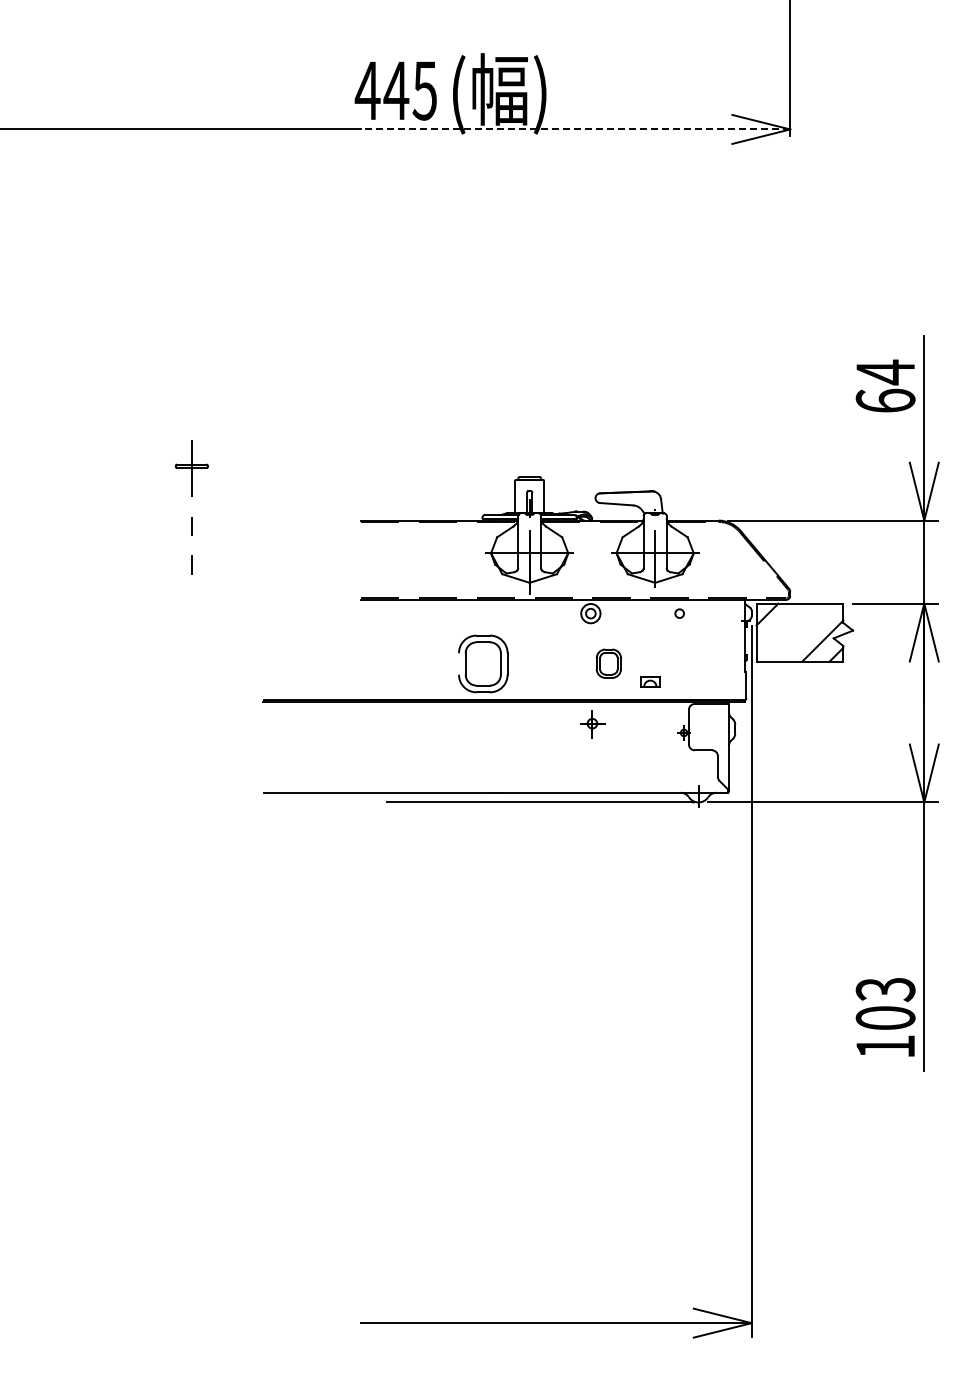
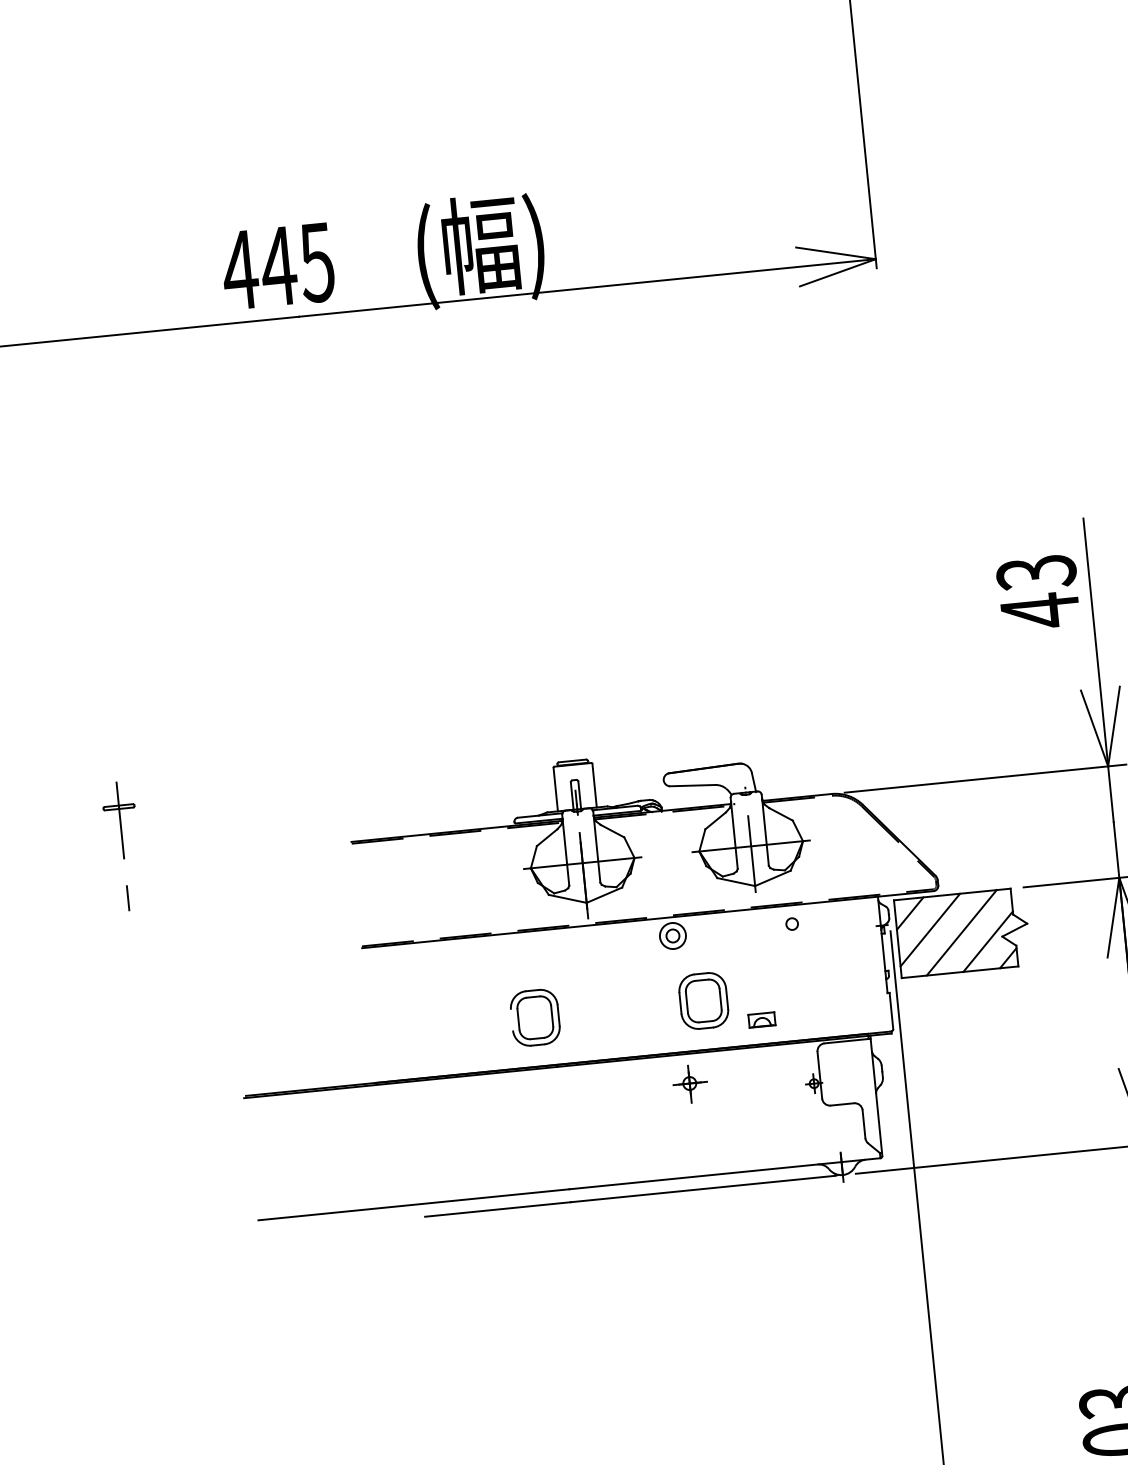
text: (395, 91) -> (277, 267), moved
line: (575, 129) -> (587, 288), dashed -> solid
text: (885, 386) -> (1038, 591), 64 -> 43
part: (191, 506) -> (122, 845), size x0.71
line: (780, 627) -> (929, 929), added
line: (804, 632) -> (962, 932), added
part: (483, 663) -> (535, 1017), size x0.71
part: (608, 663) -> (703, 1000), size x1.43

